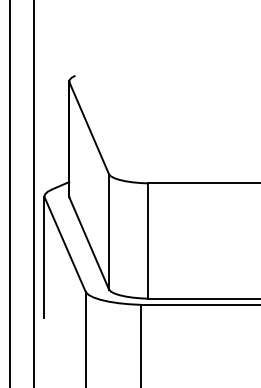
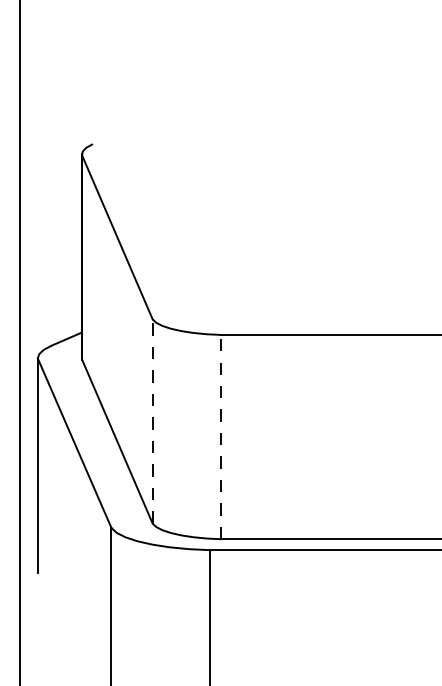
line: (109, 232) -> (153, 421), solid -> dashed
line: (147, 241) -> (220, 437), solid -> dashed

